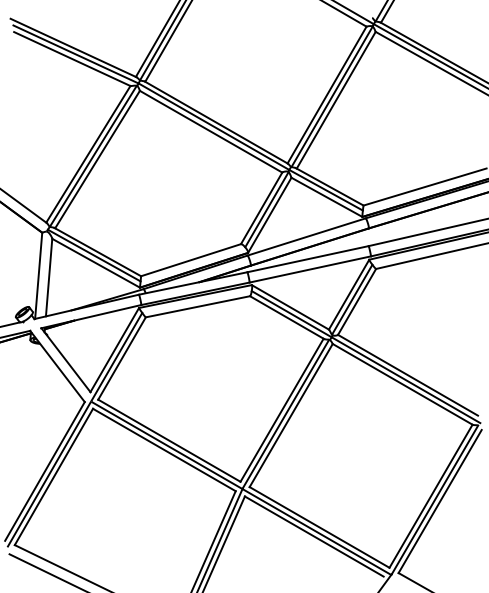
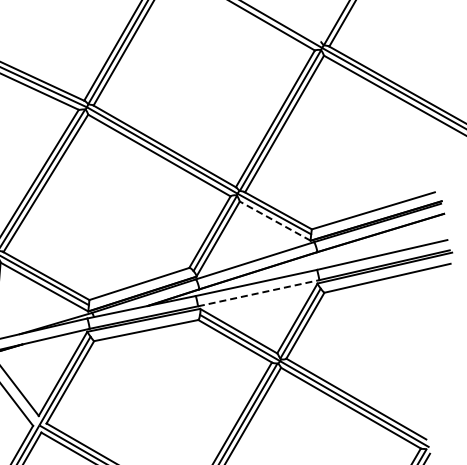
line: (326, 197) -> (274, 221), solid -> dashed
line: (310, 269) -> (258, 293), solid -> dashed

